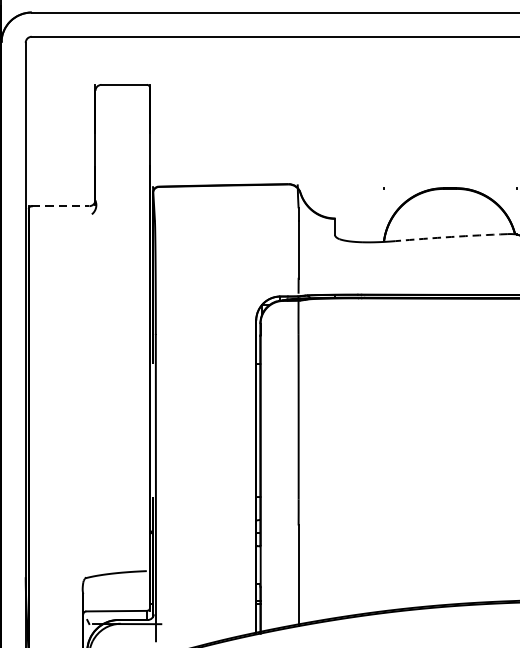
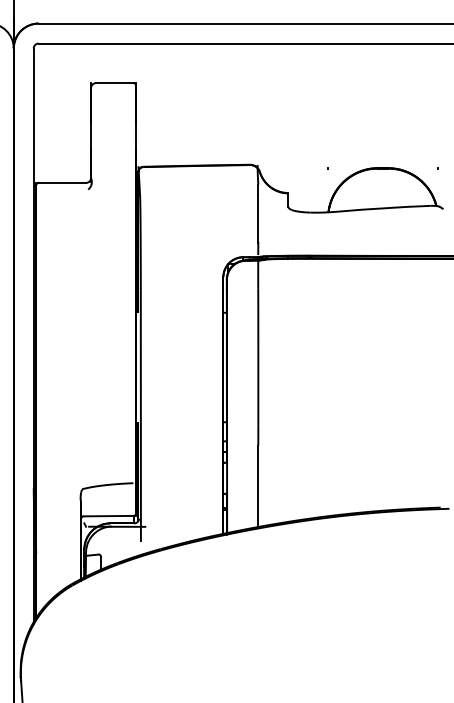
line: (60, 205) -> (62, 182), dashed -> solid
arc: (451, 237) -> (384, 208), dashed -> solid

